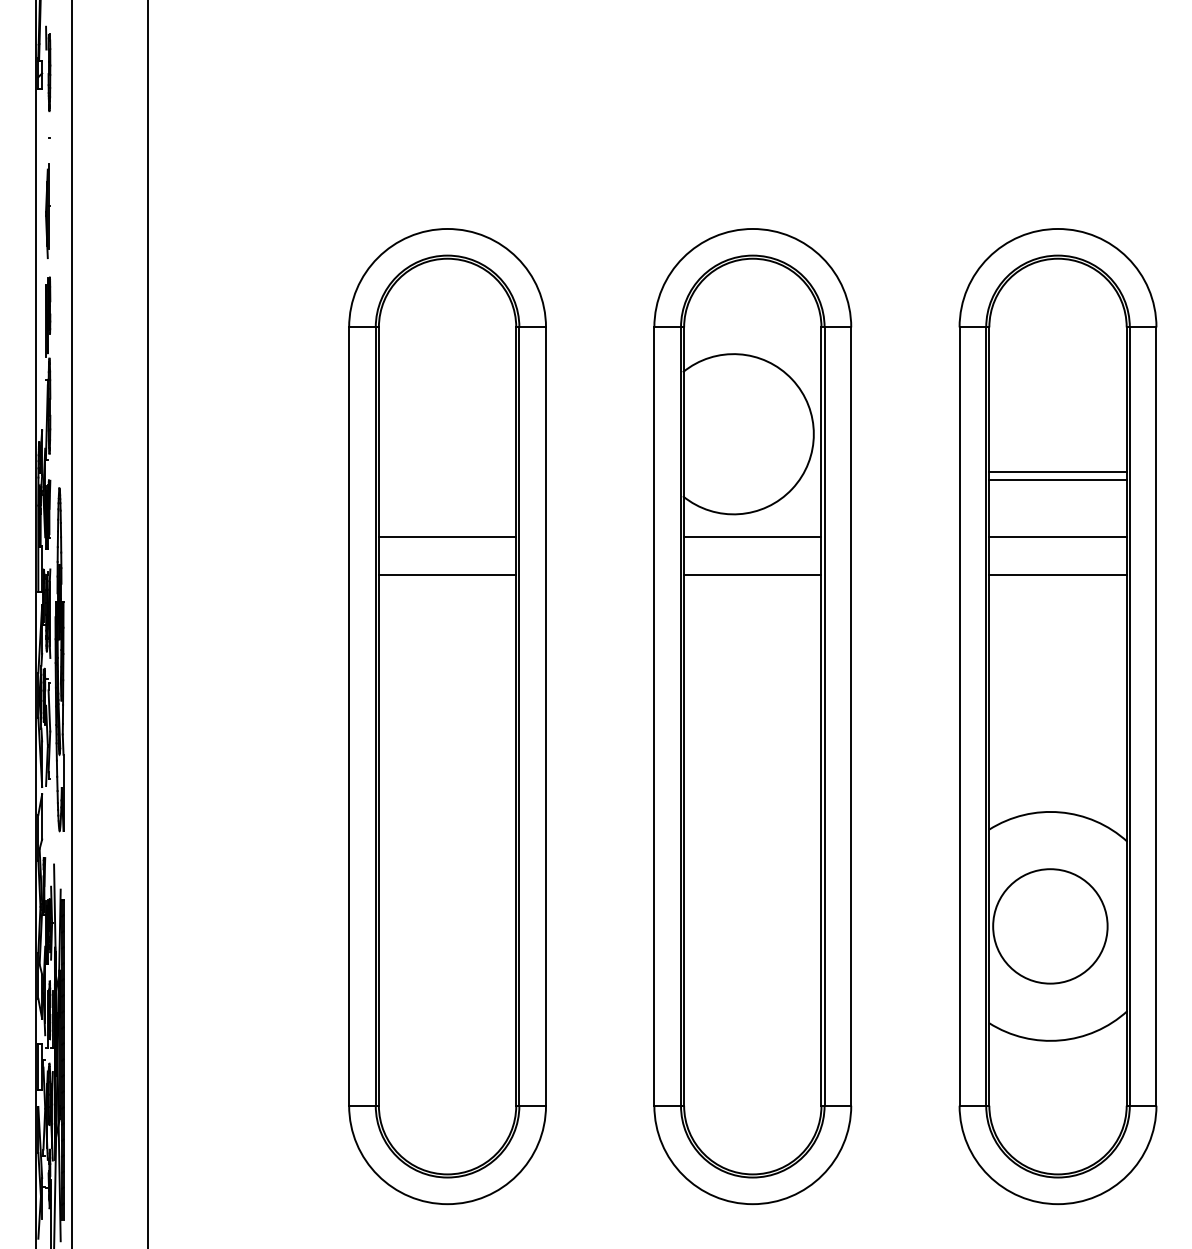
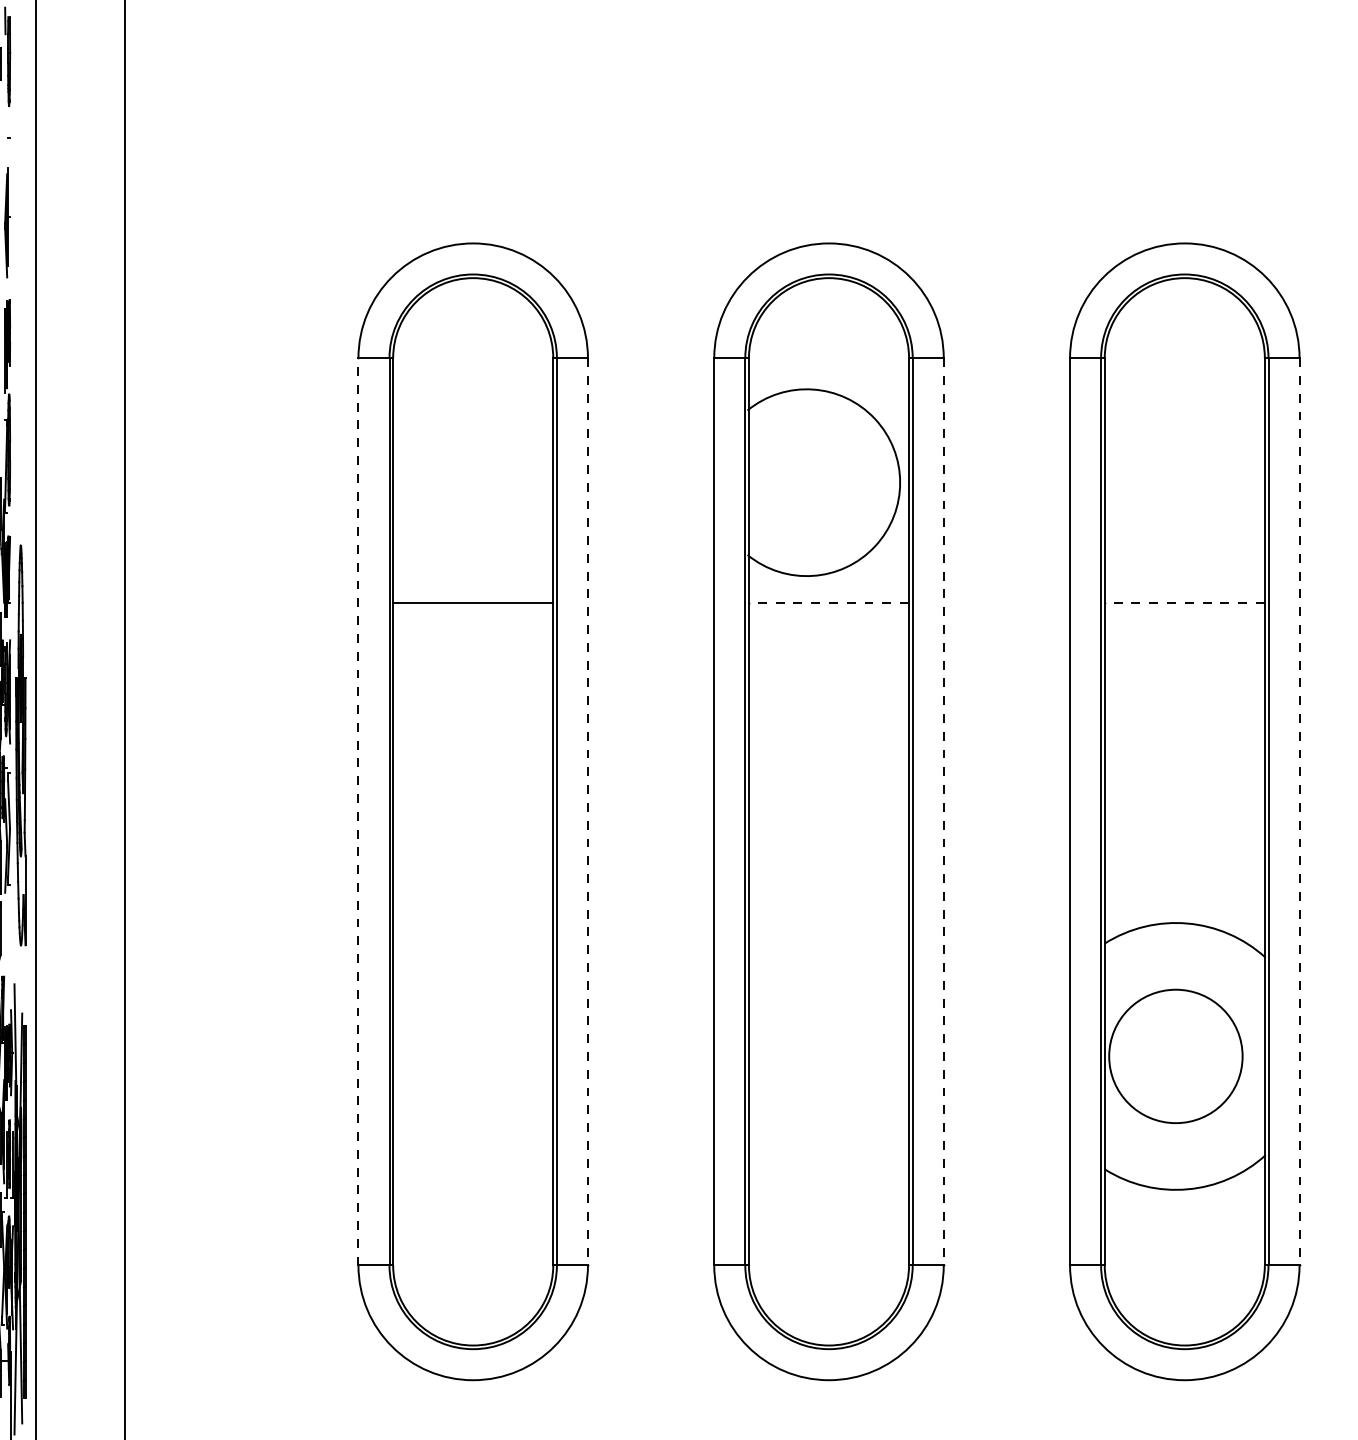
line: (1057, 472) -> (1184, 527), removed
line: (1057, 480) -> (1184, 536), removed
line: (752, 537) -> (828, 603), solid -> dashed
line: (1058, 537) -> (1185, 603), solid -> dashed
line: (447, 575) -> (473, 647), removed
line: (752, 575) -> (828, 647), removed
line: (1057, 575) -> (1184, 647), removed
line: (349, 716) -> (358, 811), solid -> dashed
line: (546, 717) -> (588, 812), solid -> dashed
line: (851, 717) -> (944, 812), solid -> dashed
line: (1156, 717) -> (1299, 812), solid -> dashed

